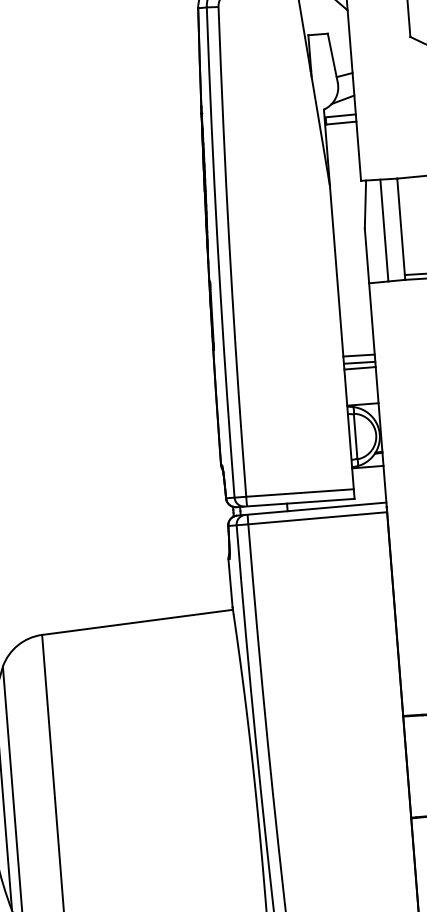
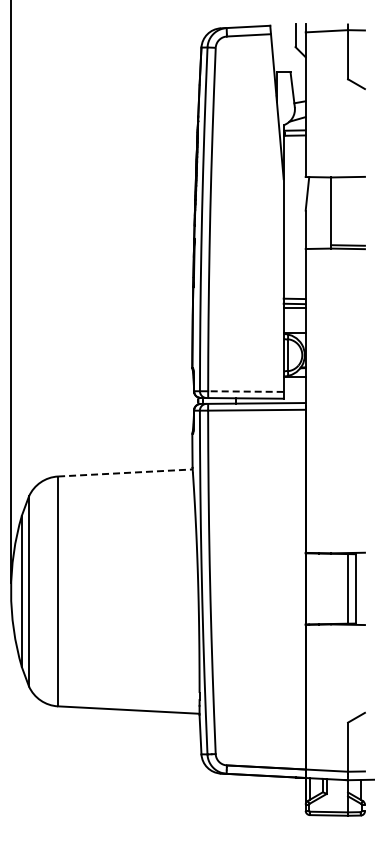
line: (384, 229) -> (319, 212), removed
line: (299, 492) -> (245, 391), solid -> dashed
line: (137, 621) -> (125, 472), solid -> dashed

